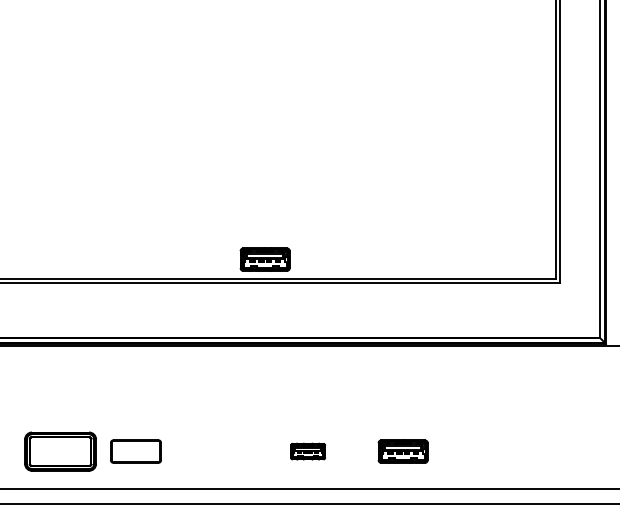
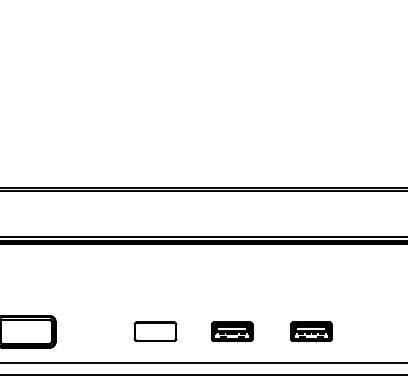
part: (264, 259) -> (195, 171), removed
part: (135, 451) -> (155, 331), moved
part: (307, 451) -> (231, 331), size x1.43

